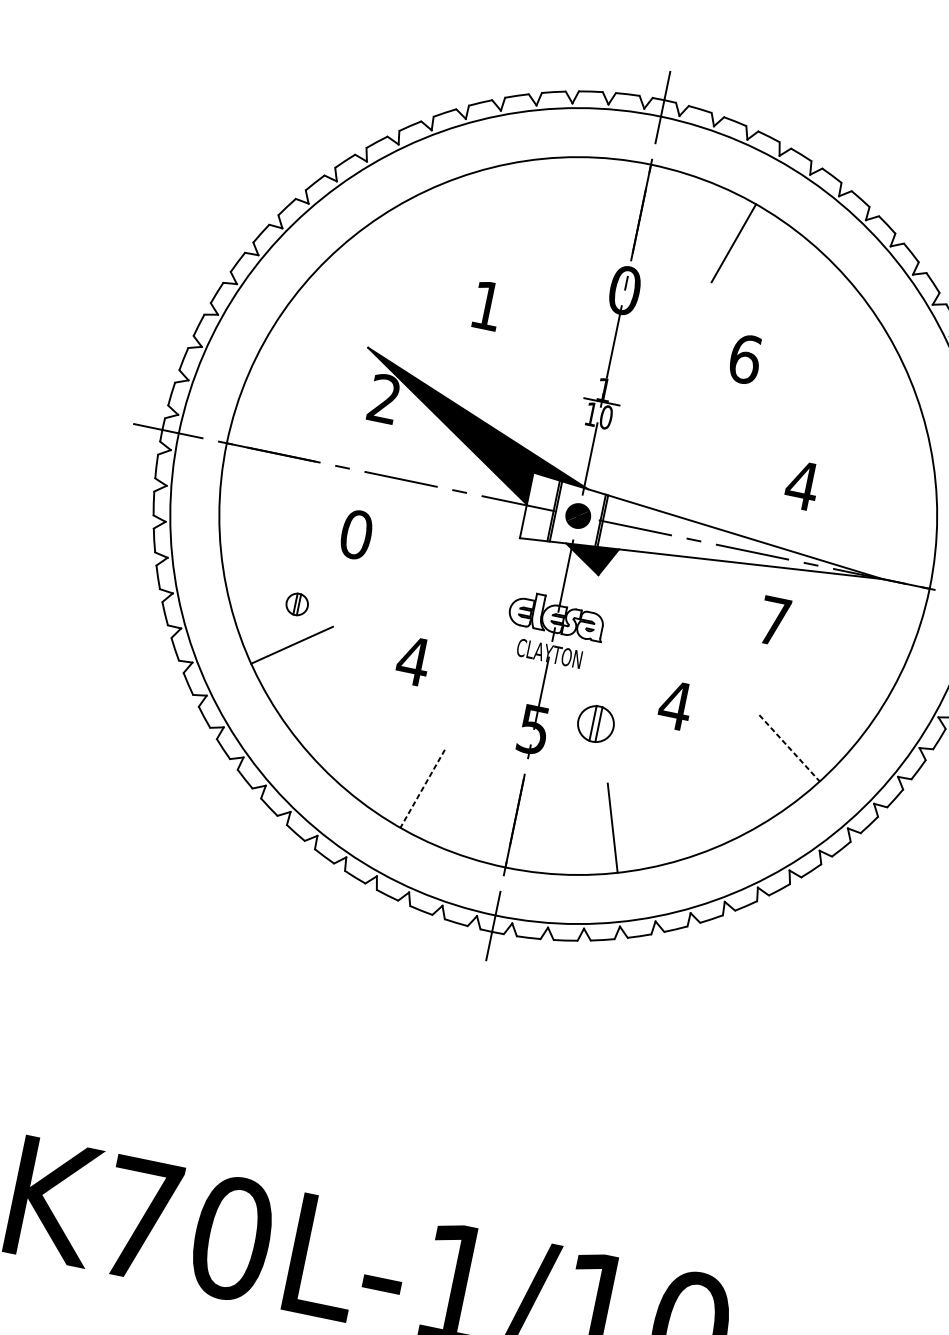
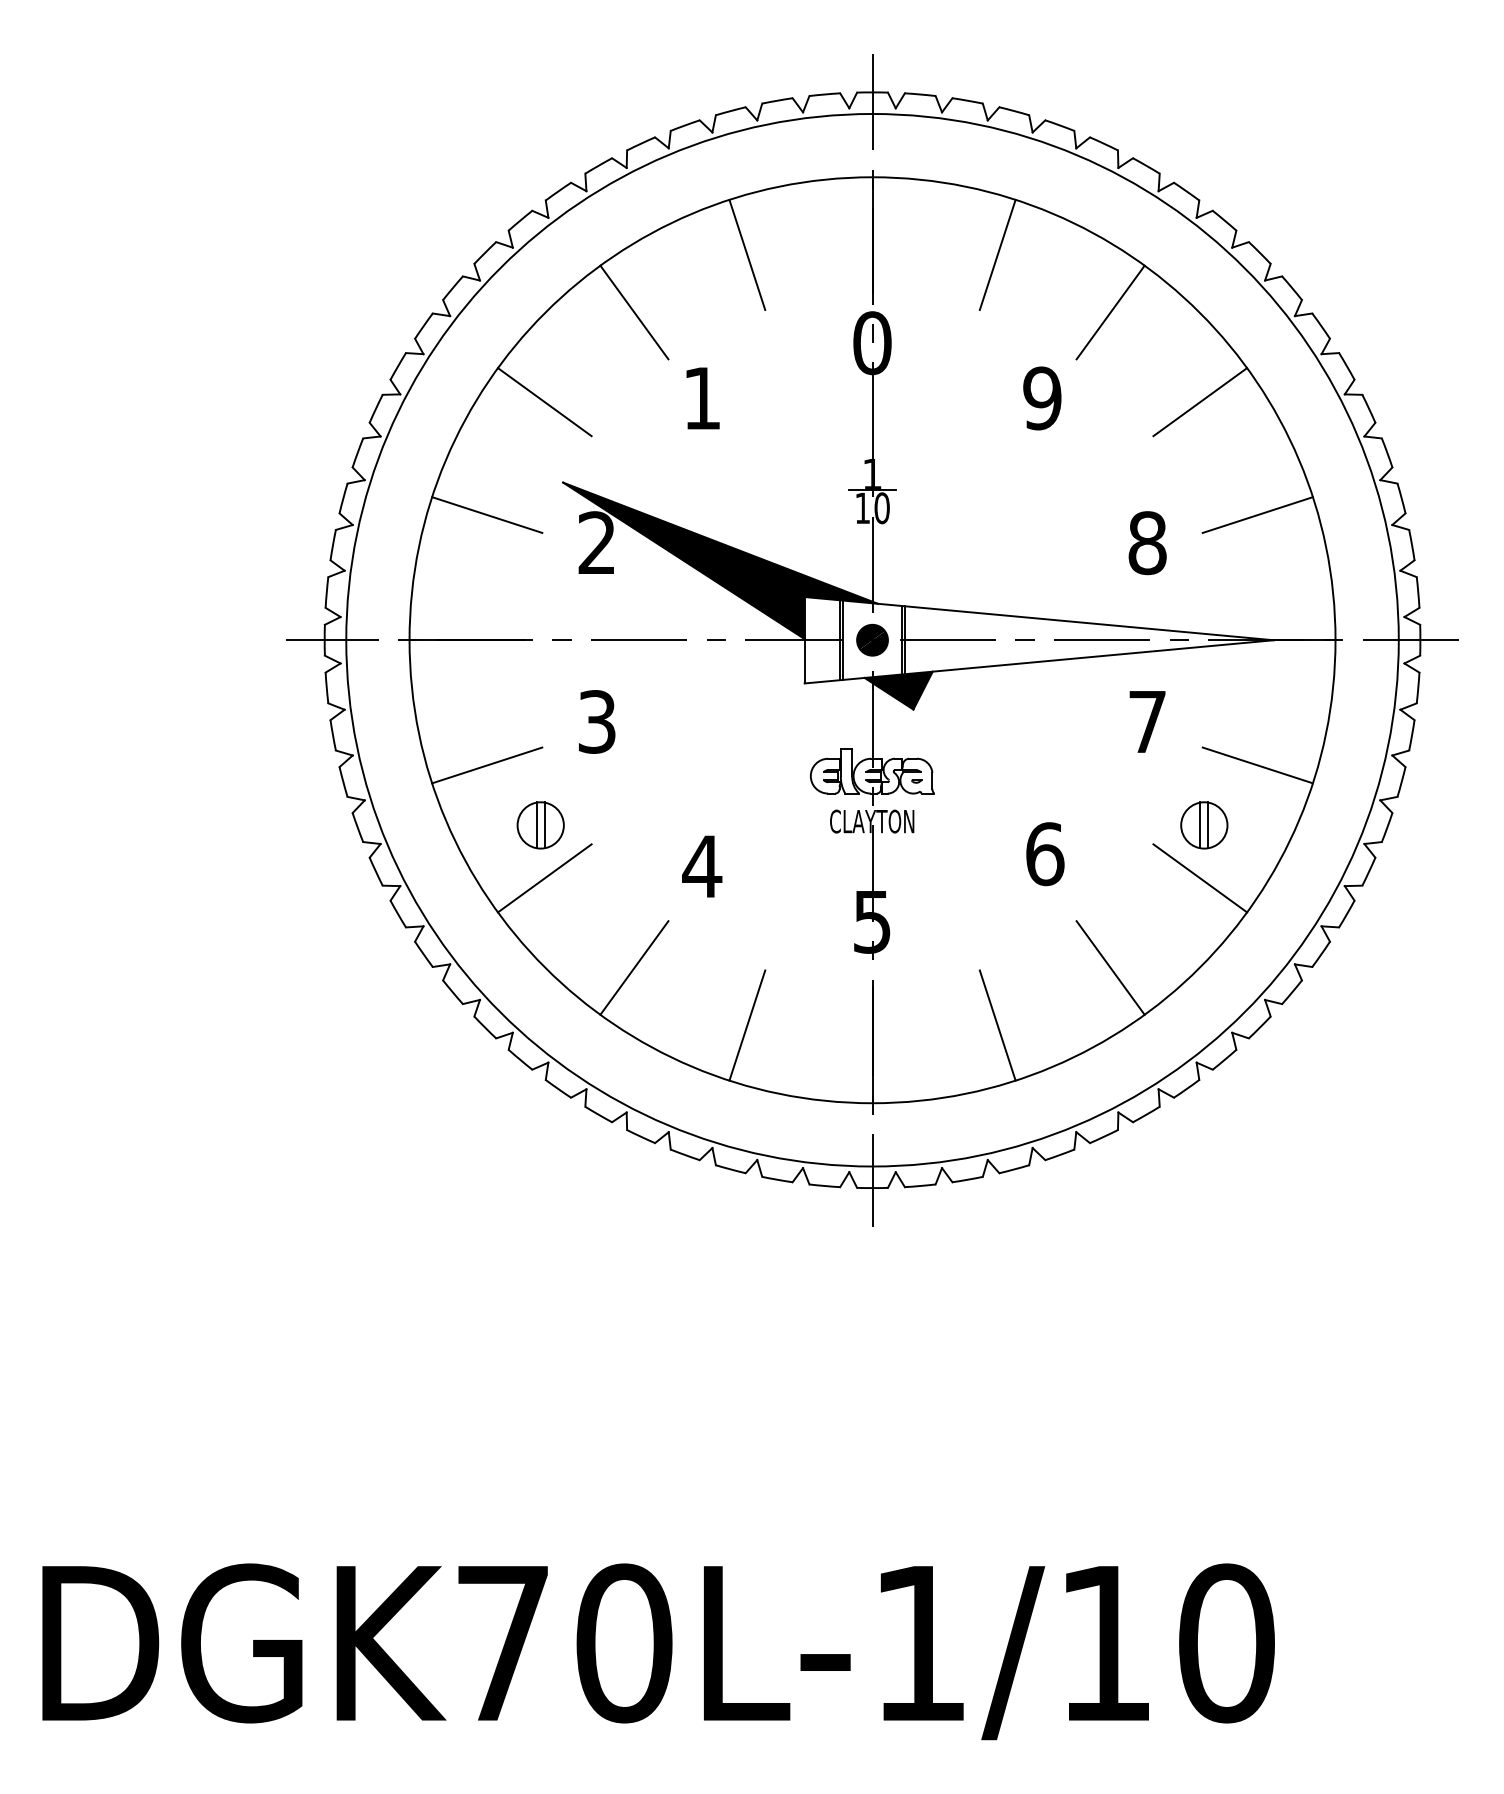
line: (543, 203) -> (747, 254), added
line: (449, 229) -> (634, 312), added
line: (366, 284) -> (544, 402), added
line: (810, 304) -> (1110, 312), added
text: (745, 359) -> (1042, 398), 6 -> 9
line: (305, 360) -> (487, 514), added
line: (864, 387) -> (1200, 402), added
line: (890, 481) -> (1257, 514), added
text: (802, 485) -> (1147, 543), 4 -> 8
text: (356, 534) -> (597, 721), 0 -> 3
line: (266, 550) -> (487, 765), added
part: (297, 604) -> (540, 825), size x1.67
line: (850, 671) -> (1257, 765), added
text: (675, 705) -> (1044, 854), 4 -> 6
part: (596, 724) -> (1204, 825), moved
line: (346, 727) -> (634, 967), added
line: (789, 748) -> (1200, 878), dashed -> solid
line: (422, 788) -> (747, 1025), dashed -> solid
line: (707, 801) -> (1110, 967), added

